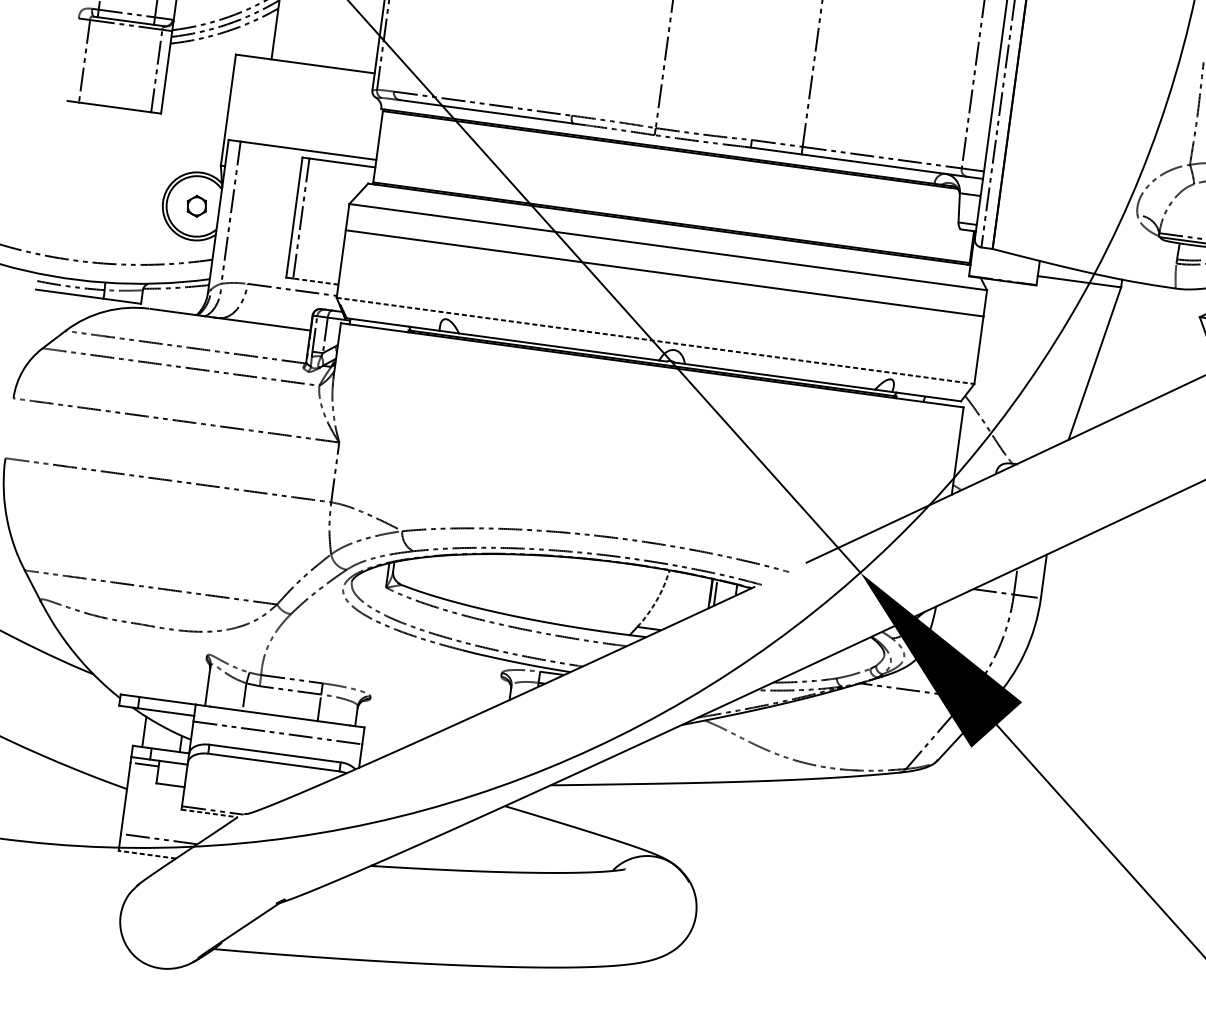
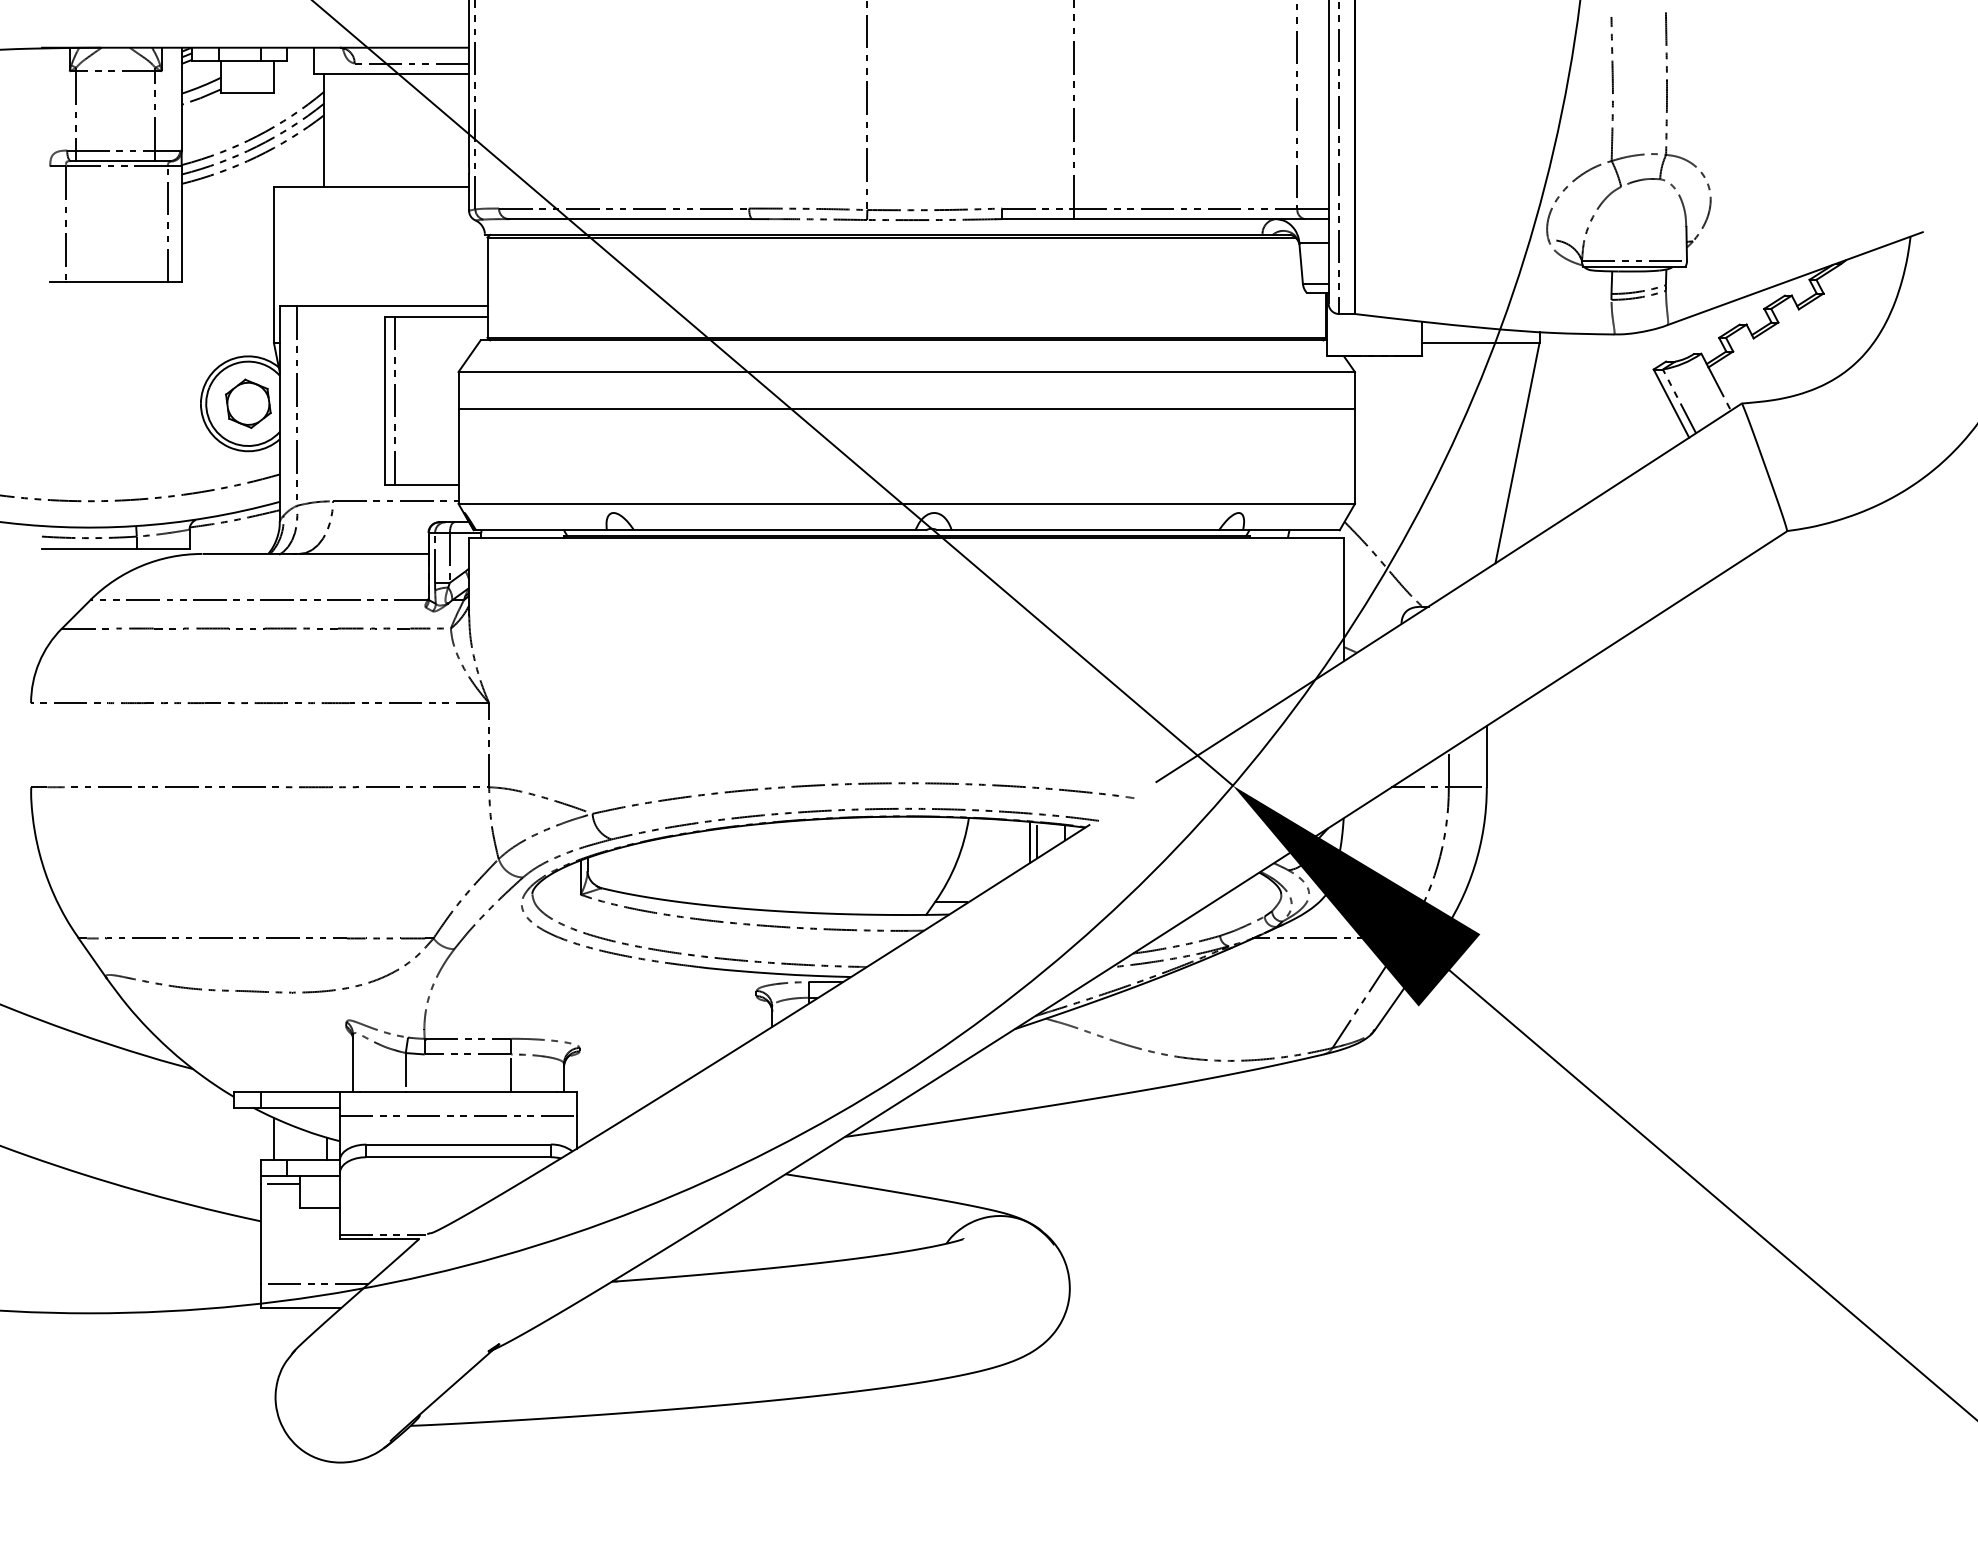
part: (196, 206) -> (248, 403), size x1.67
line: (315, 281) -> (426, 485), dashed -> solid
line: (656, 340) -> (907, 503), dashed -> solid
arc: (656, 600) -> (956, 862), dashed -> solid
line: (209, 813) -> (379, 1239), dashed -> solid
line: (146, 854) -> (300, 1308), dashed -> solid

